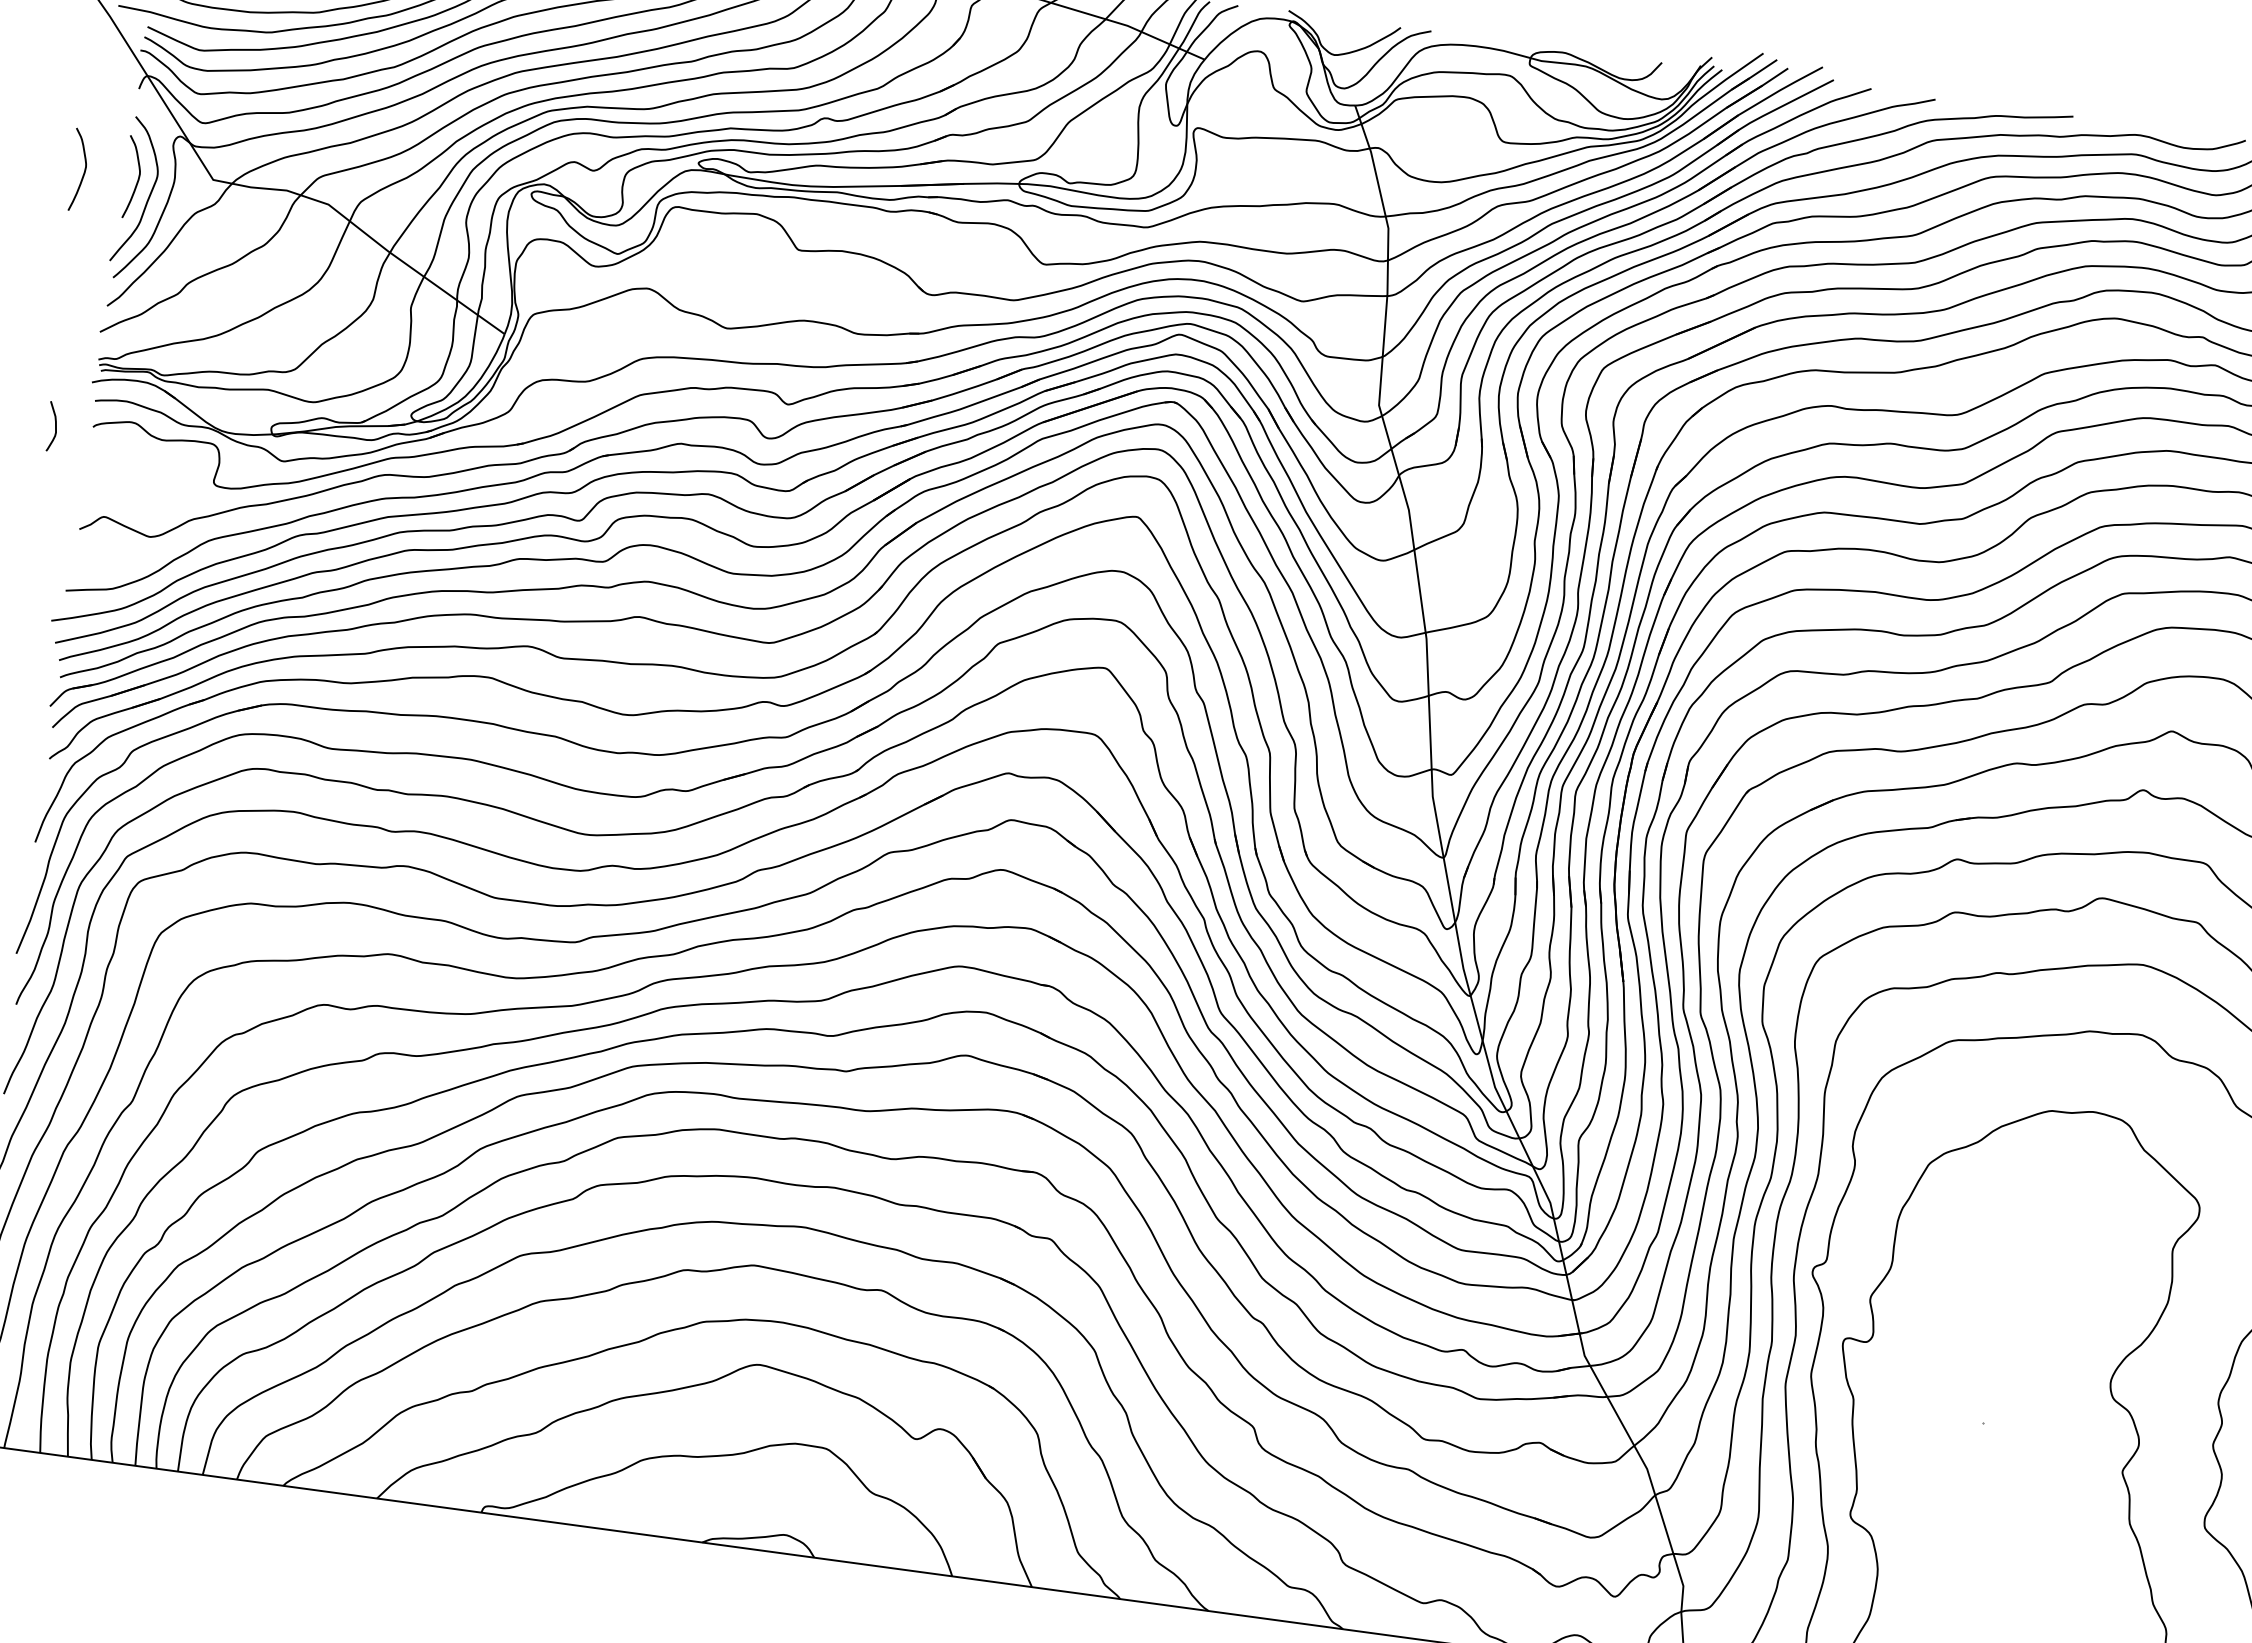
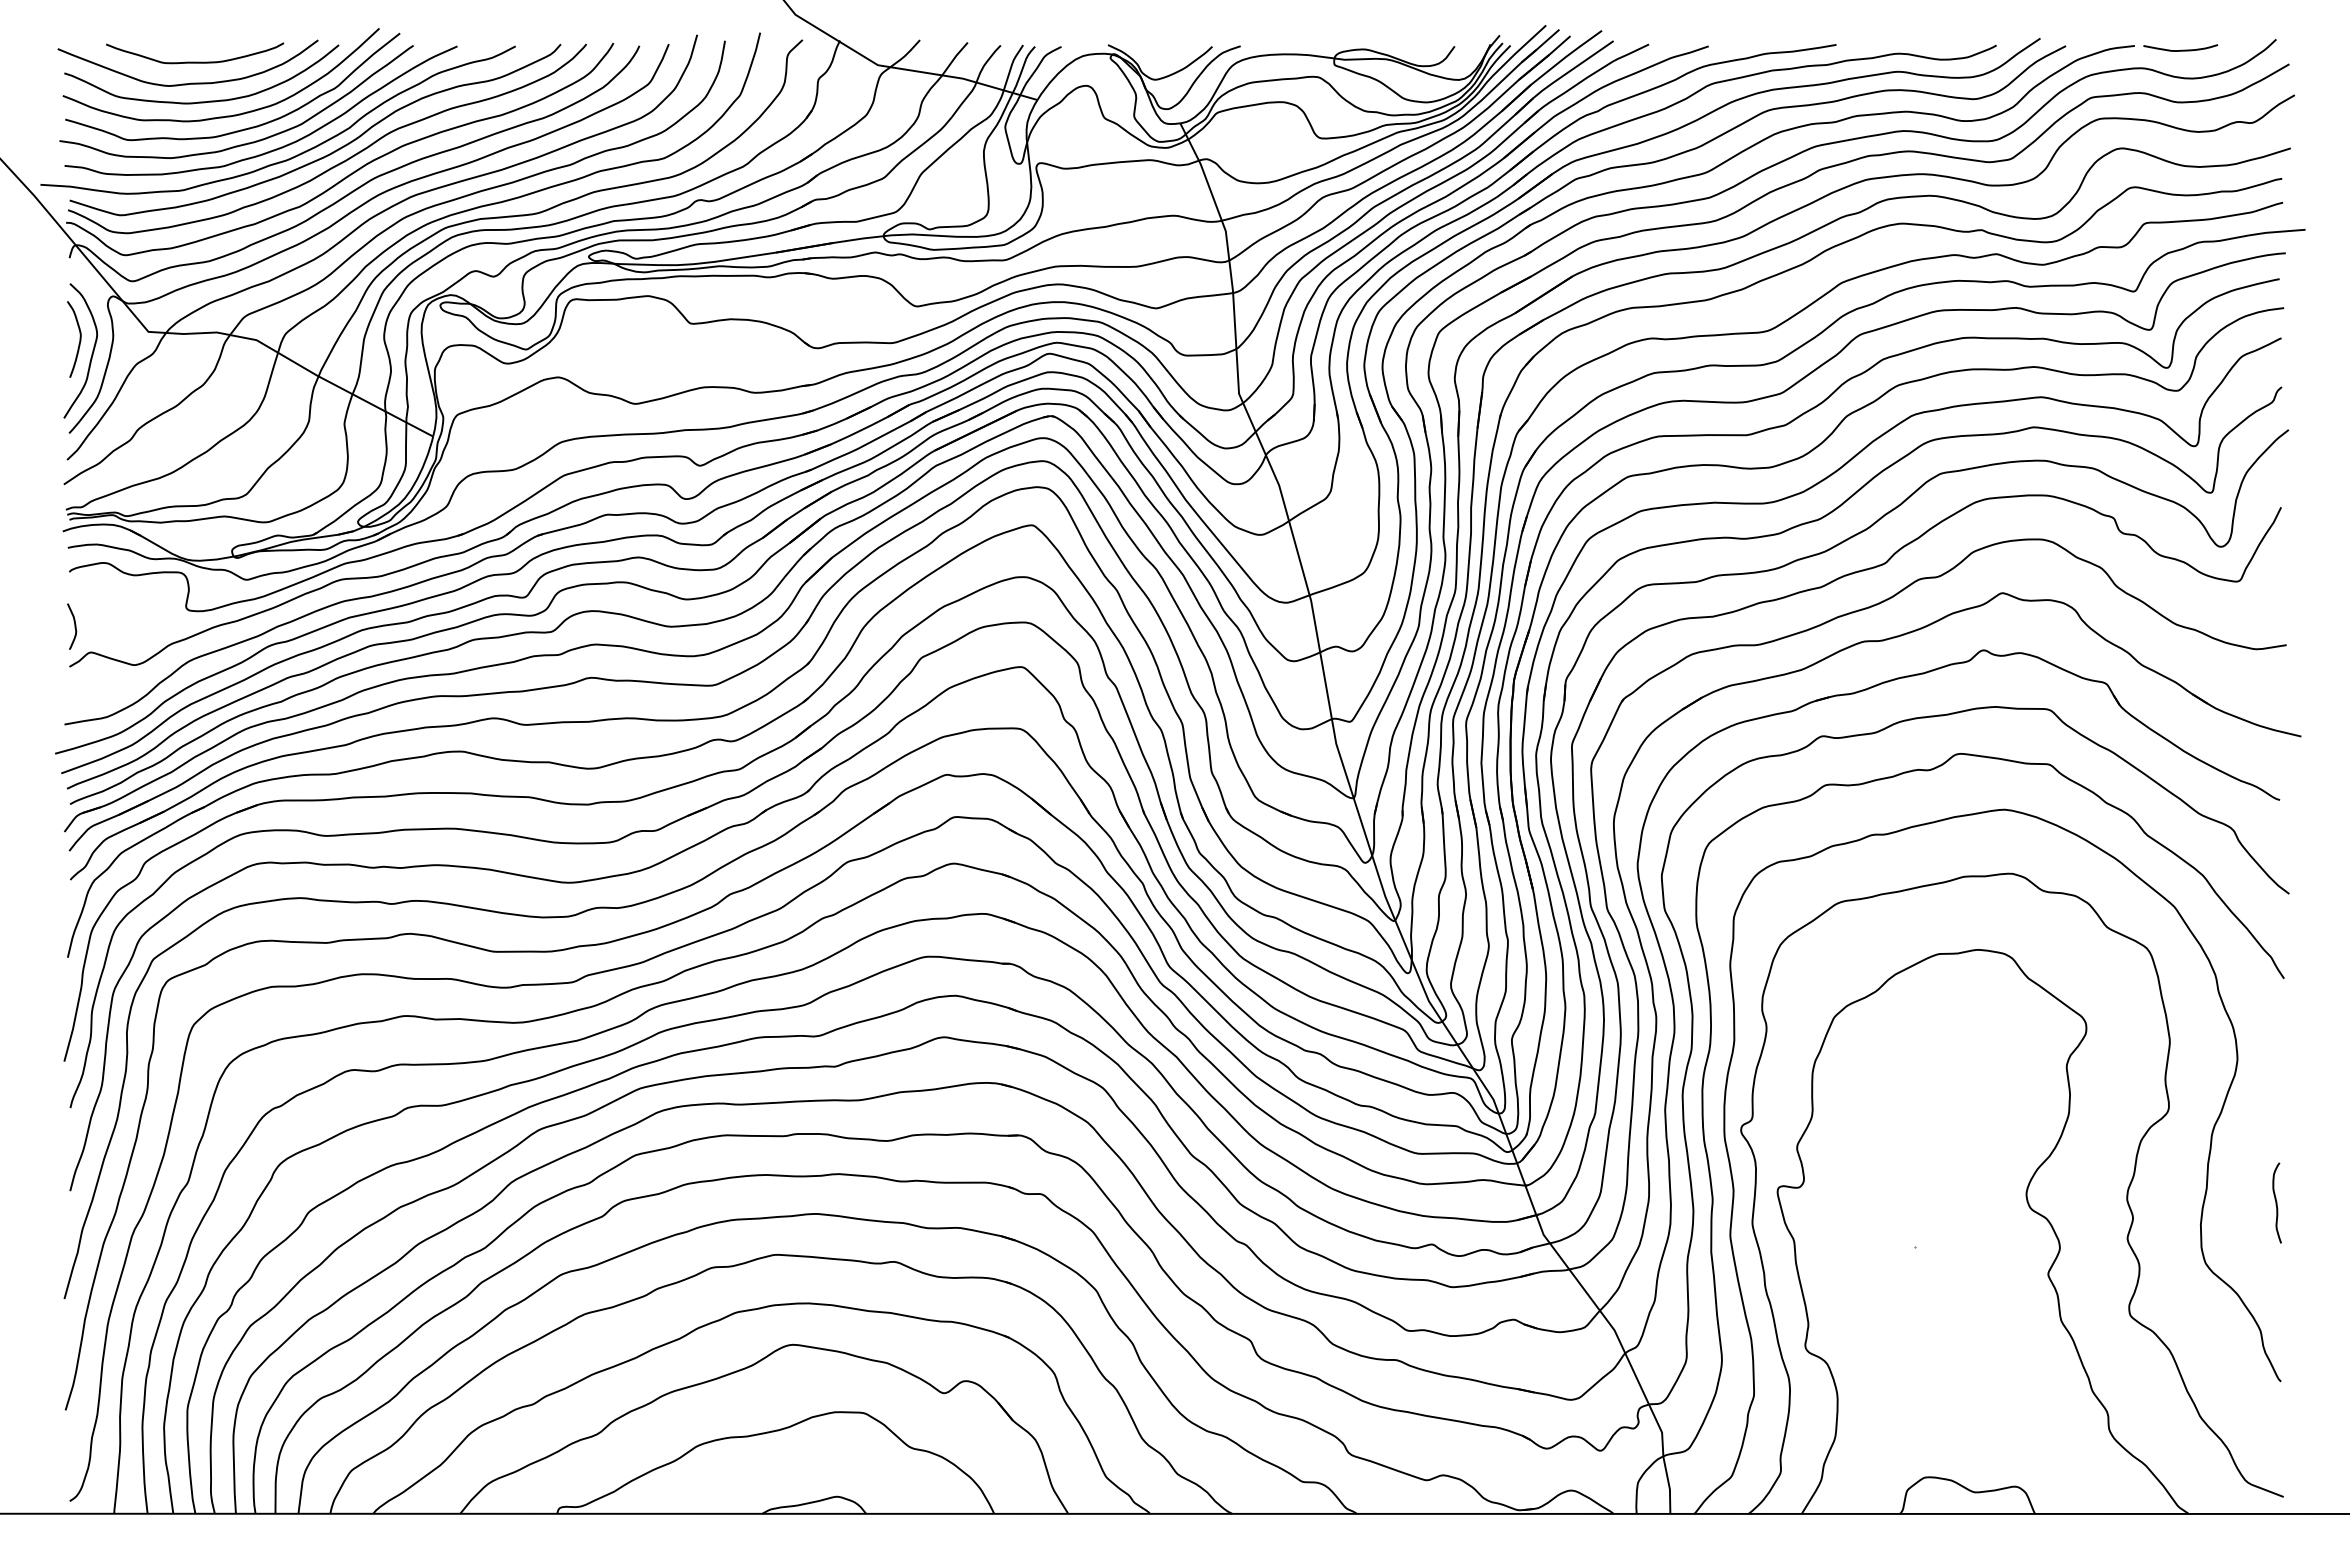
curve: (84, 170) -> (29, 339), removed
curve: (54, 426) -> (74, 626), moved

